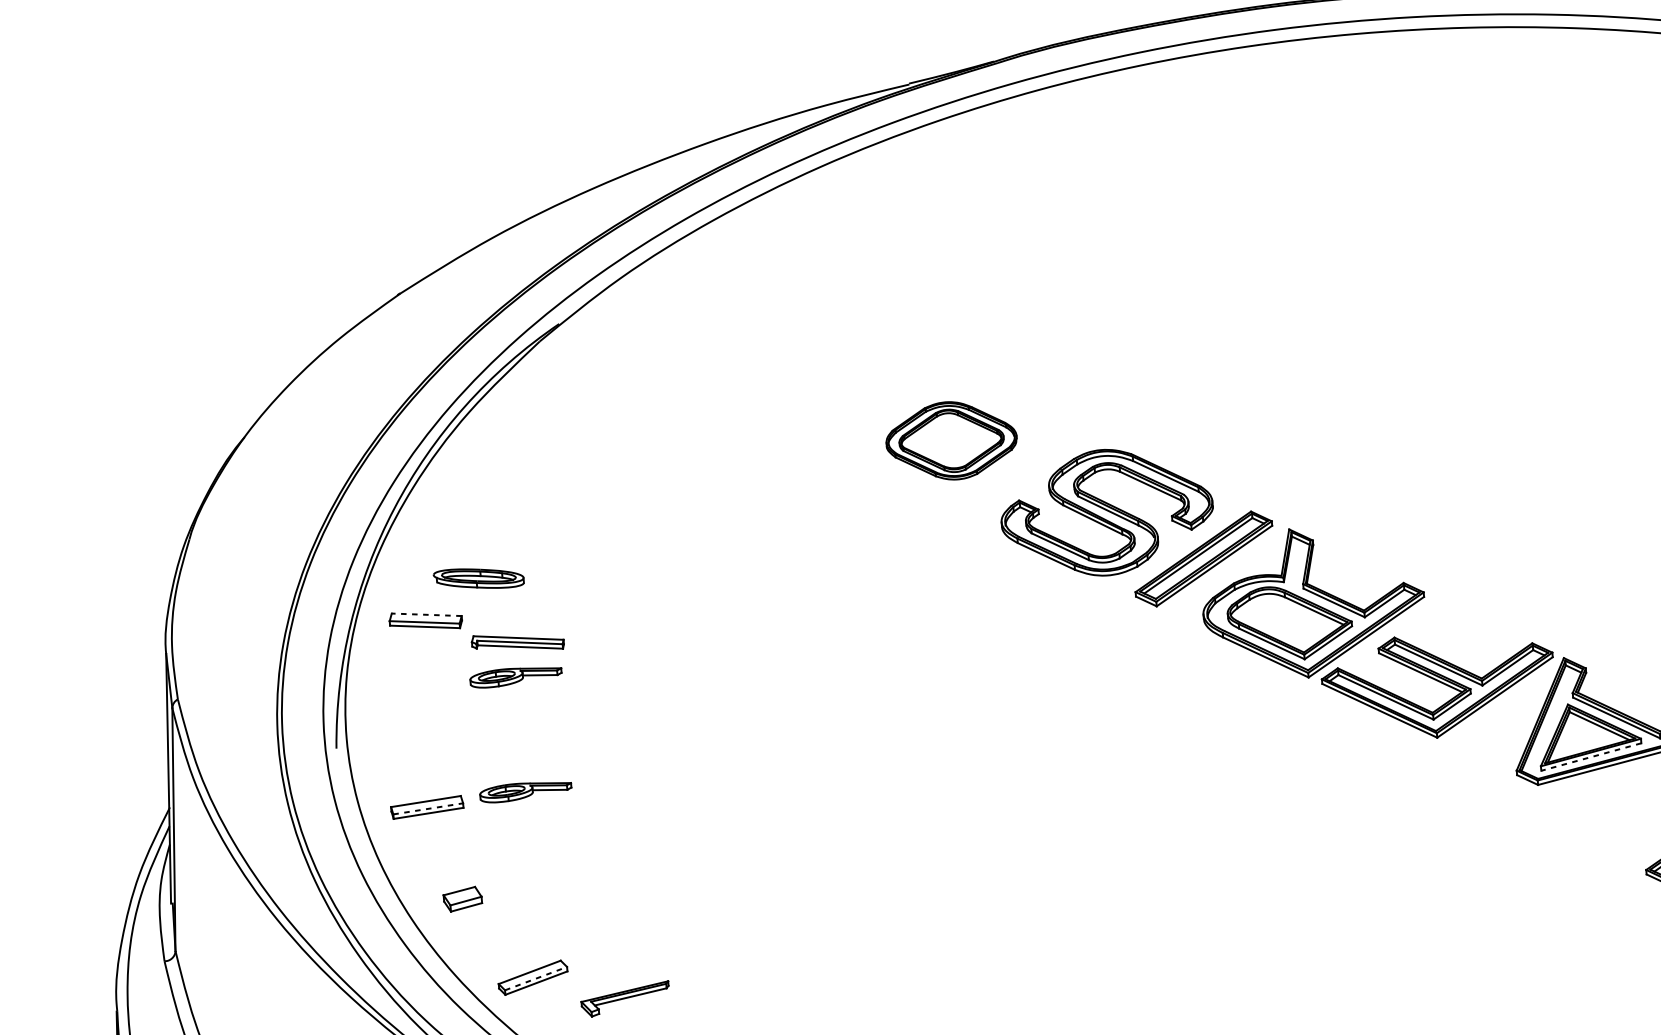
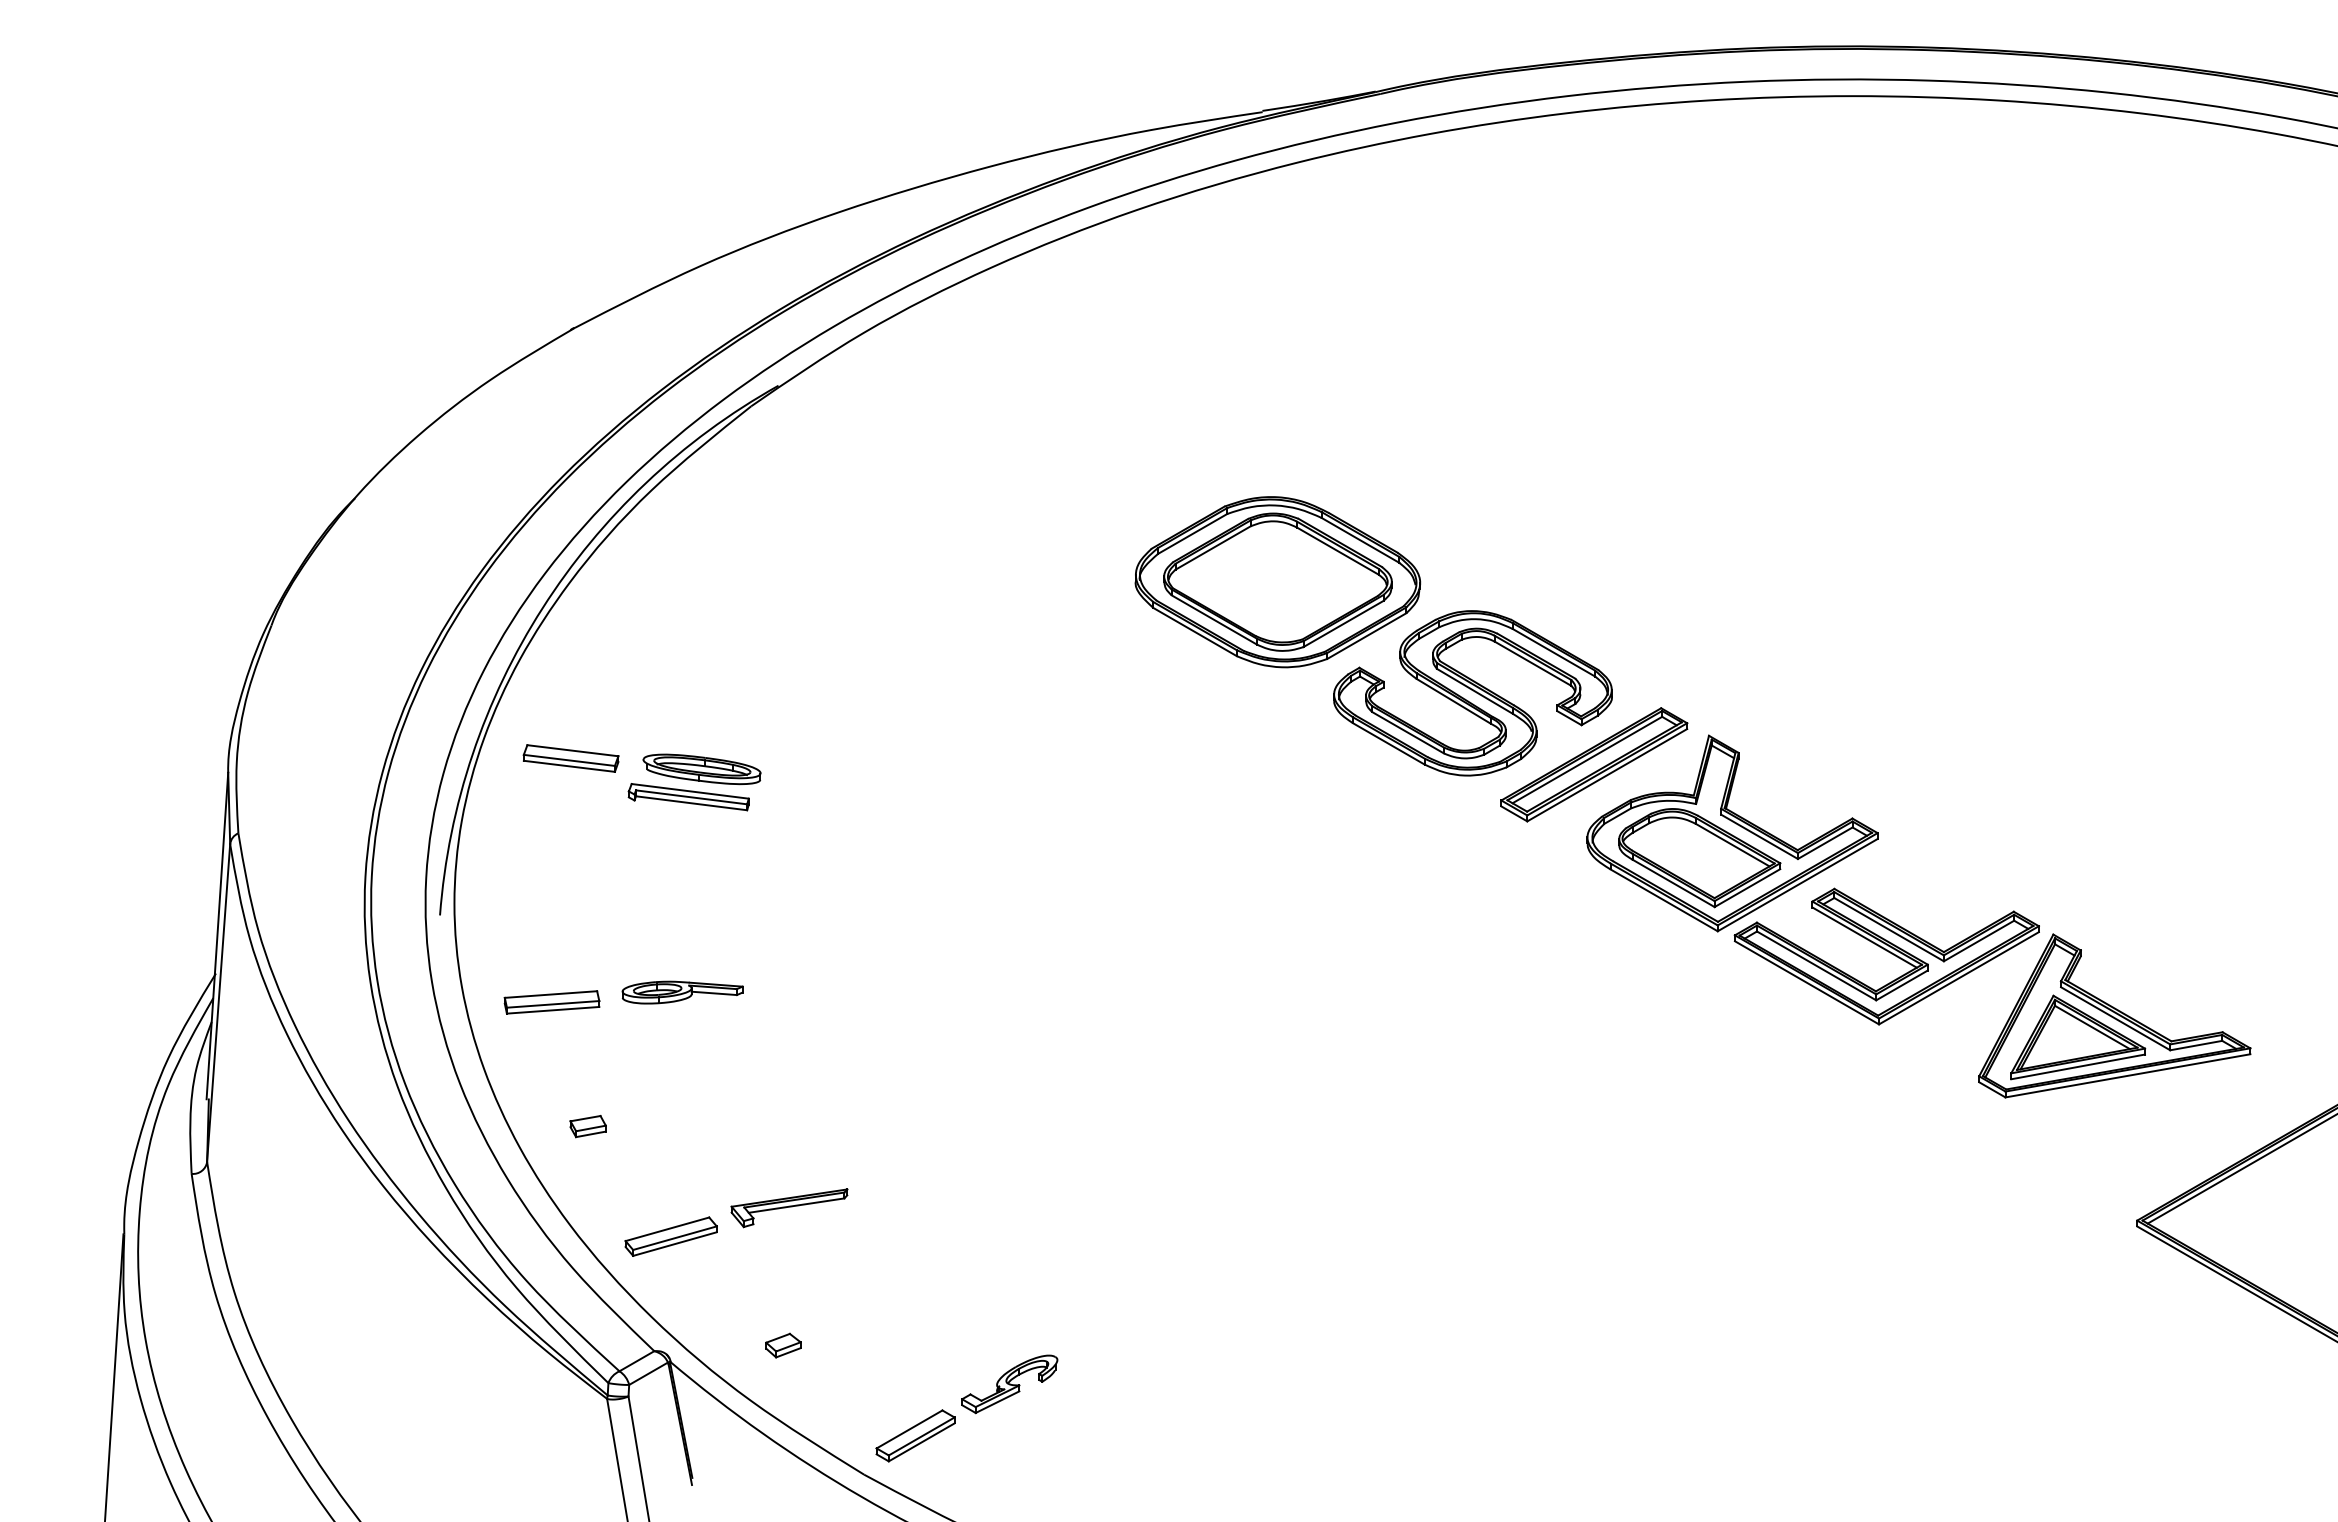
part: (951, 441) -> (1277, 582), size x1.67
part: (478, 578) -> (701, 769), moved
line: (426, 614) -> (572, 750), dashed -> solid
part: (515, 676) -> (682, 841), removed
line: (1590, 757) -> (2077, 1067), dashed -> solid
line: (428, 808) -> (553, 1004), dashed -> solid
part: (462, 899) -> (587, 1126), size x0.71
line: (536, 978) -> (675, 1238), dashed -> solid
part: (625, 999) -> (789, 1208), moved

